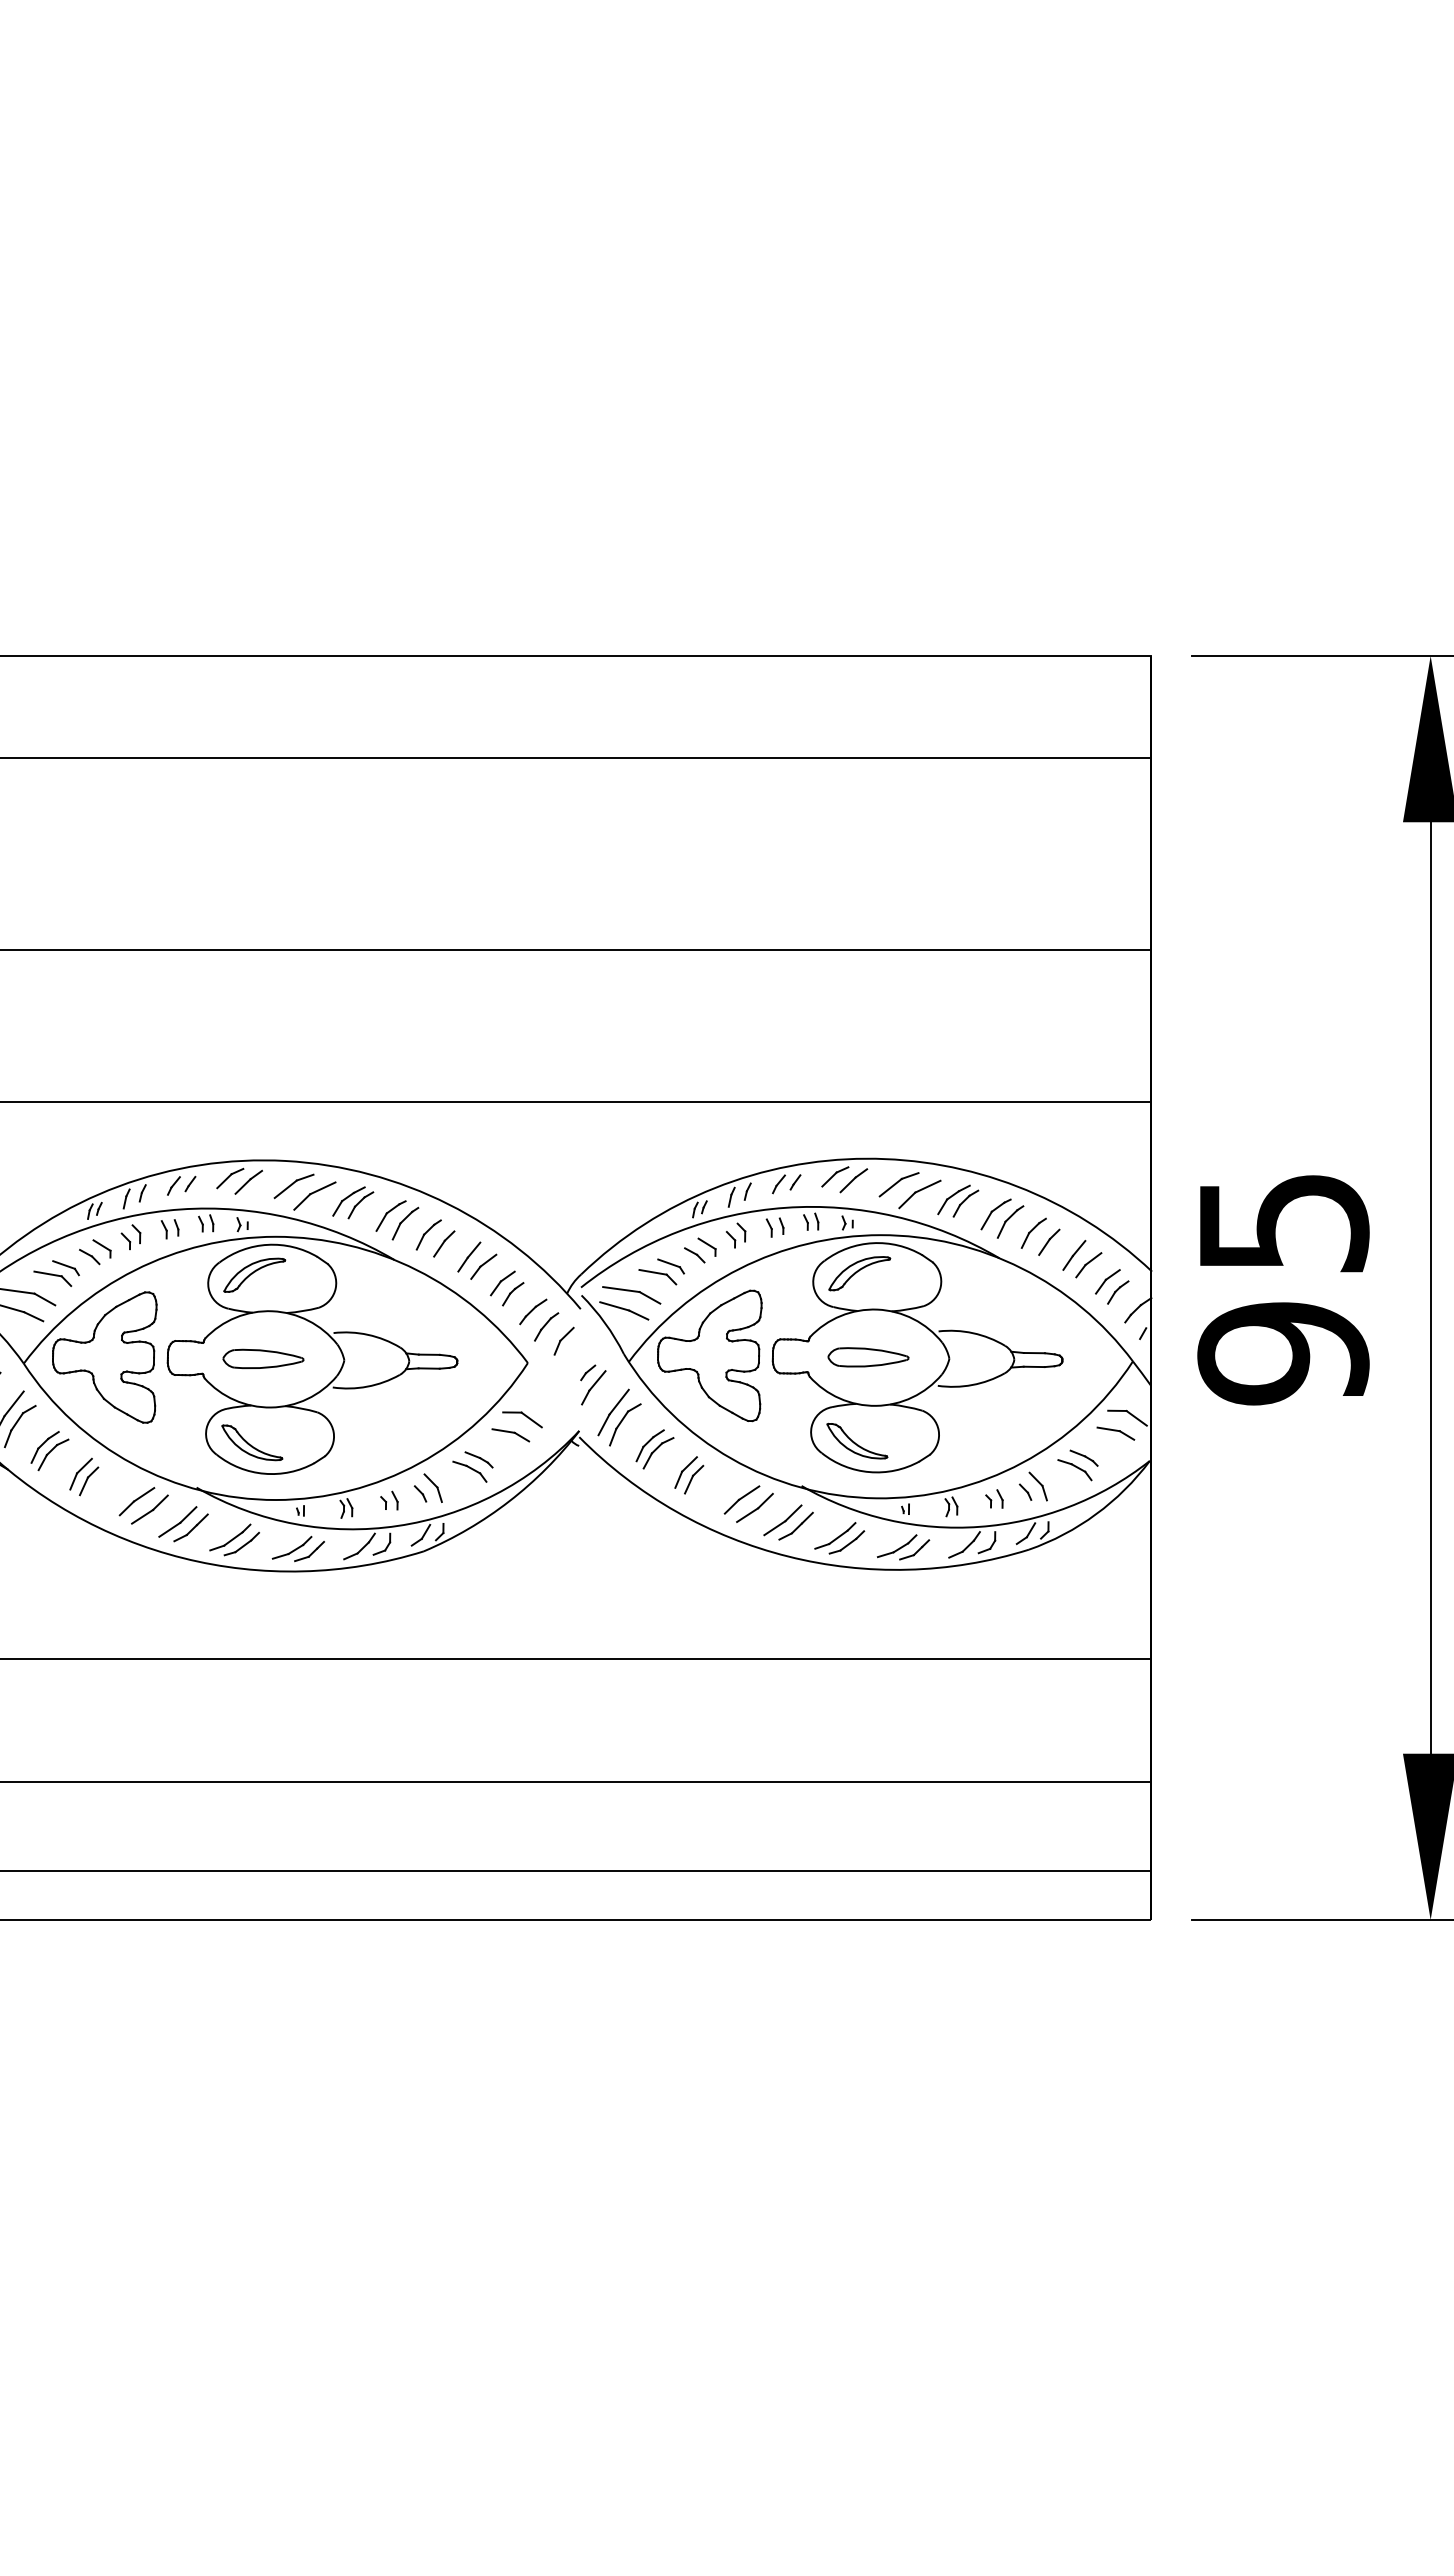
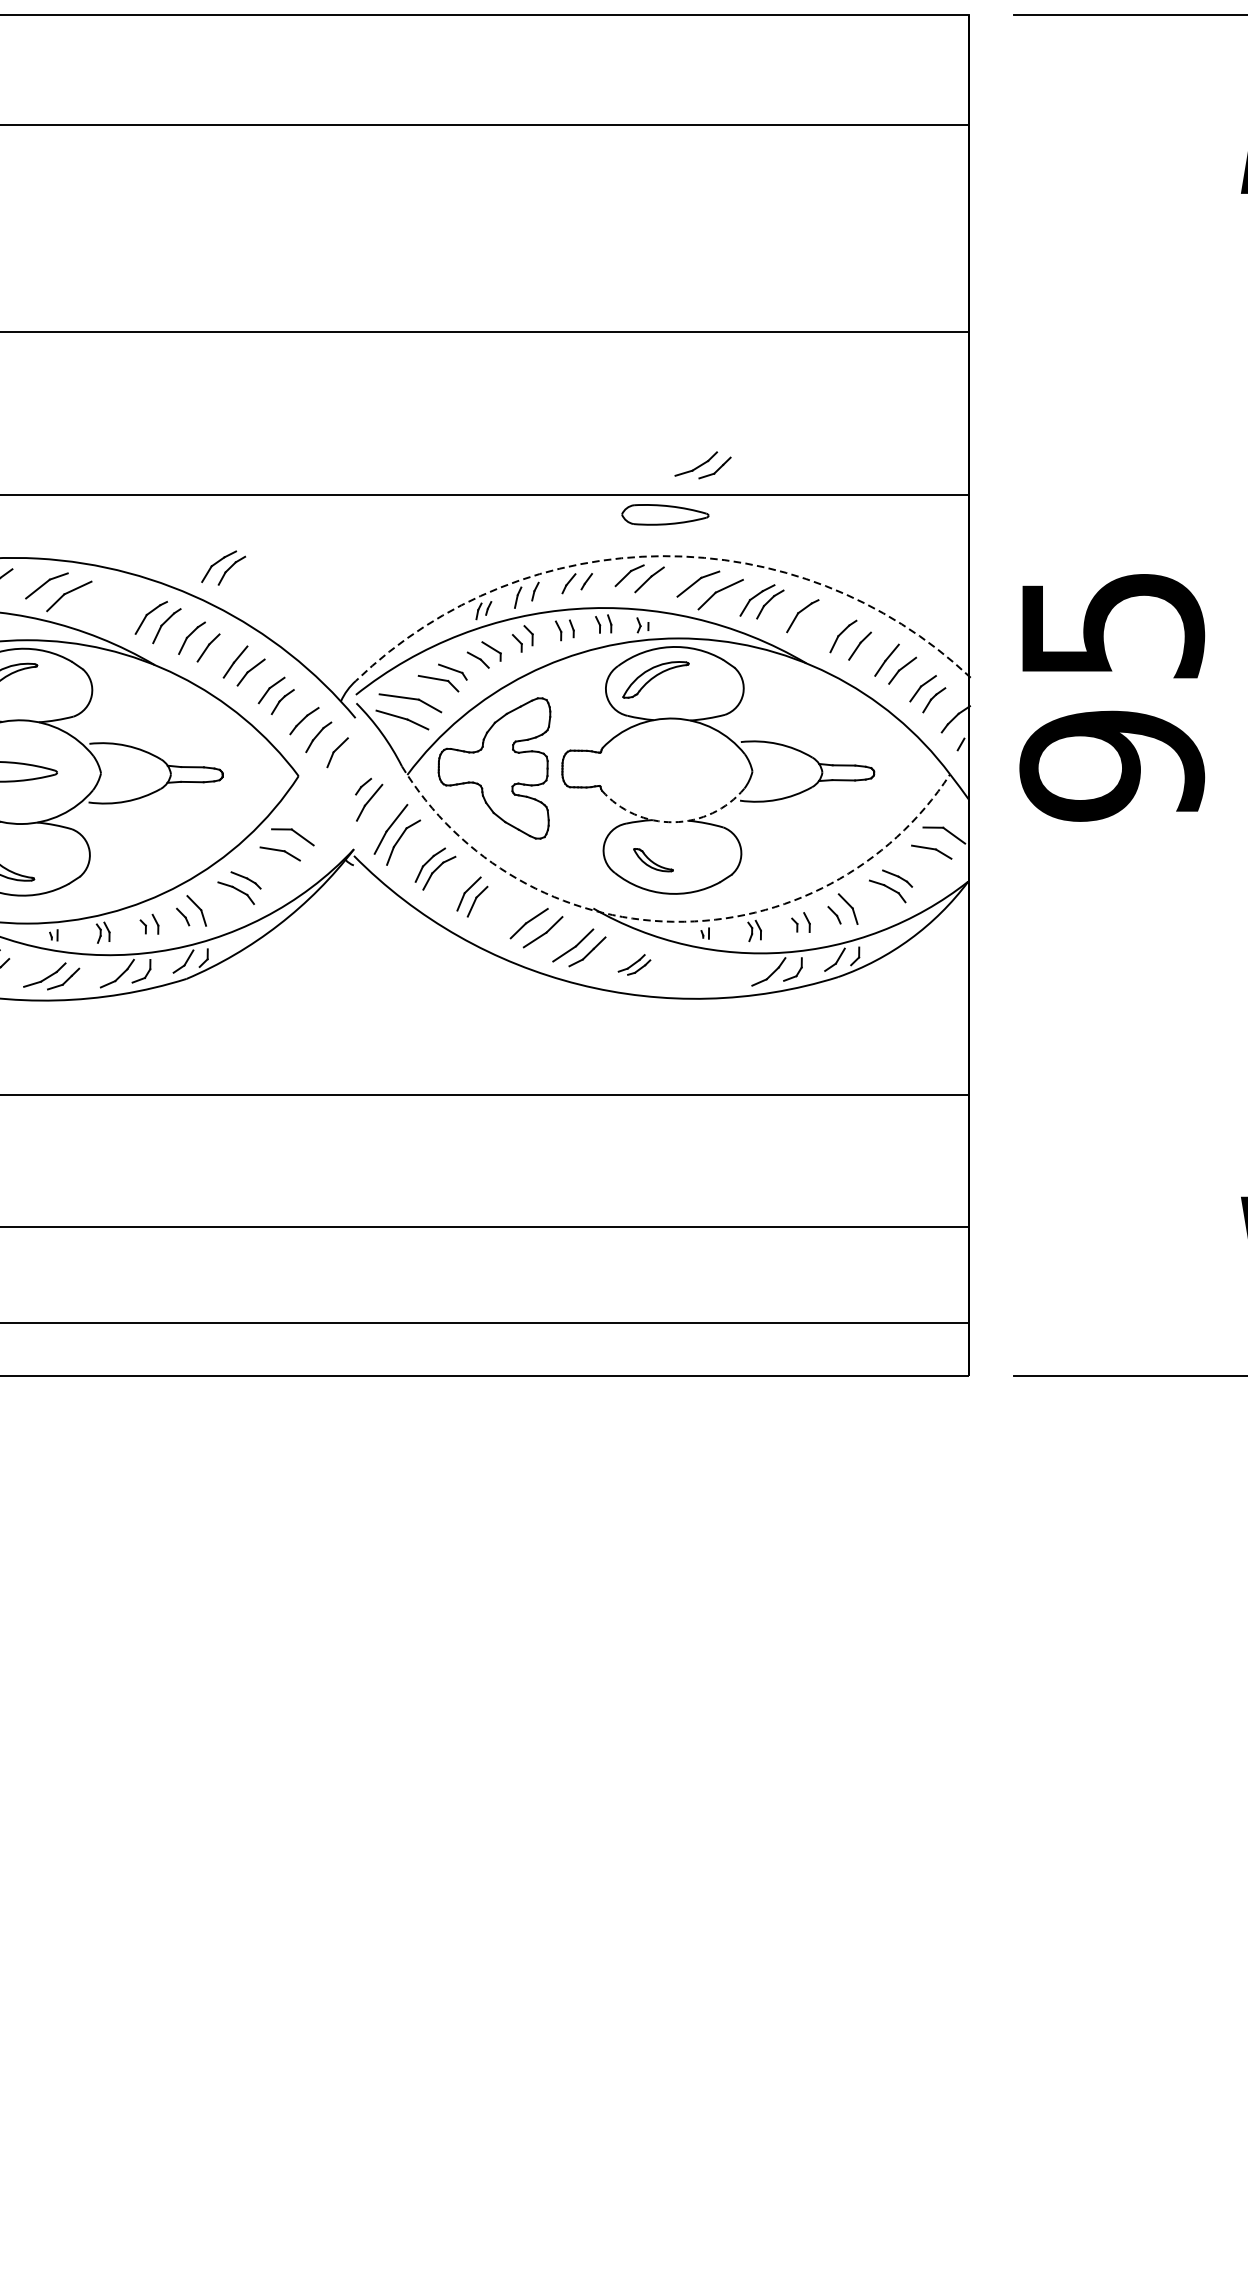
arc: (866, 1158) -> (663, 555), solid -> dashed
part: (353, 1202) -> (223, 567), moved
part: (1010, 1221) -> (818, 623), removed
part: (868, 1357) -> (665, 514), moved
arc: (876, 1405) -> (674, 821), solid -> dashed
part: (857, 1440) -> (653, 859), size x0.6
arc: (876, 1498) -> (674, 921), solid -> dashed
part: (839, 1538) -> (634, 965), size x0.6
part: (903, 1547) -> (703, 465), moved

